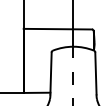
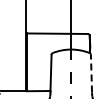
line: (95, 73) -> (91, 73), solid -> dashed

